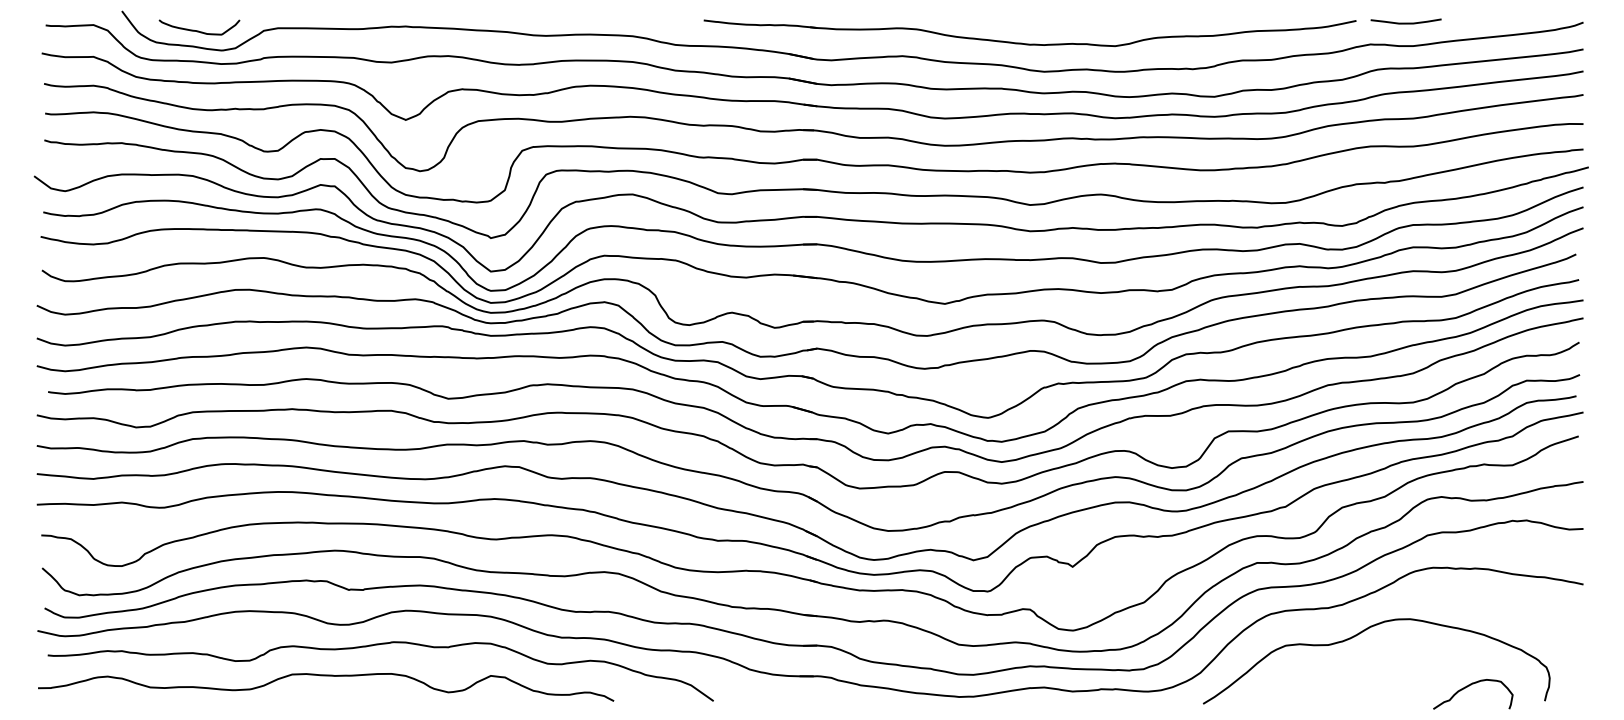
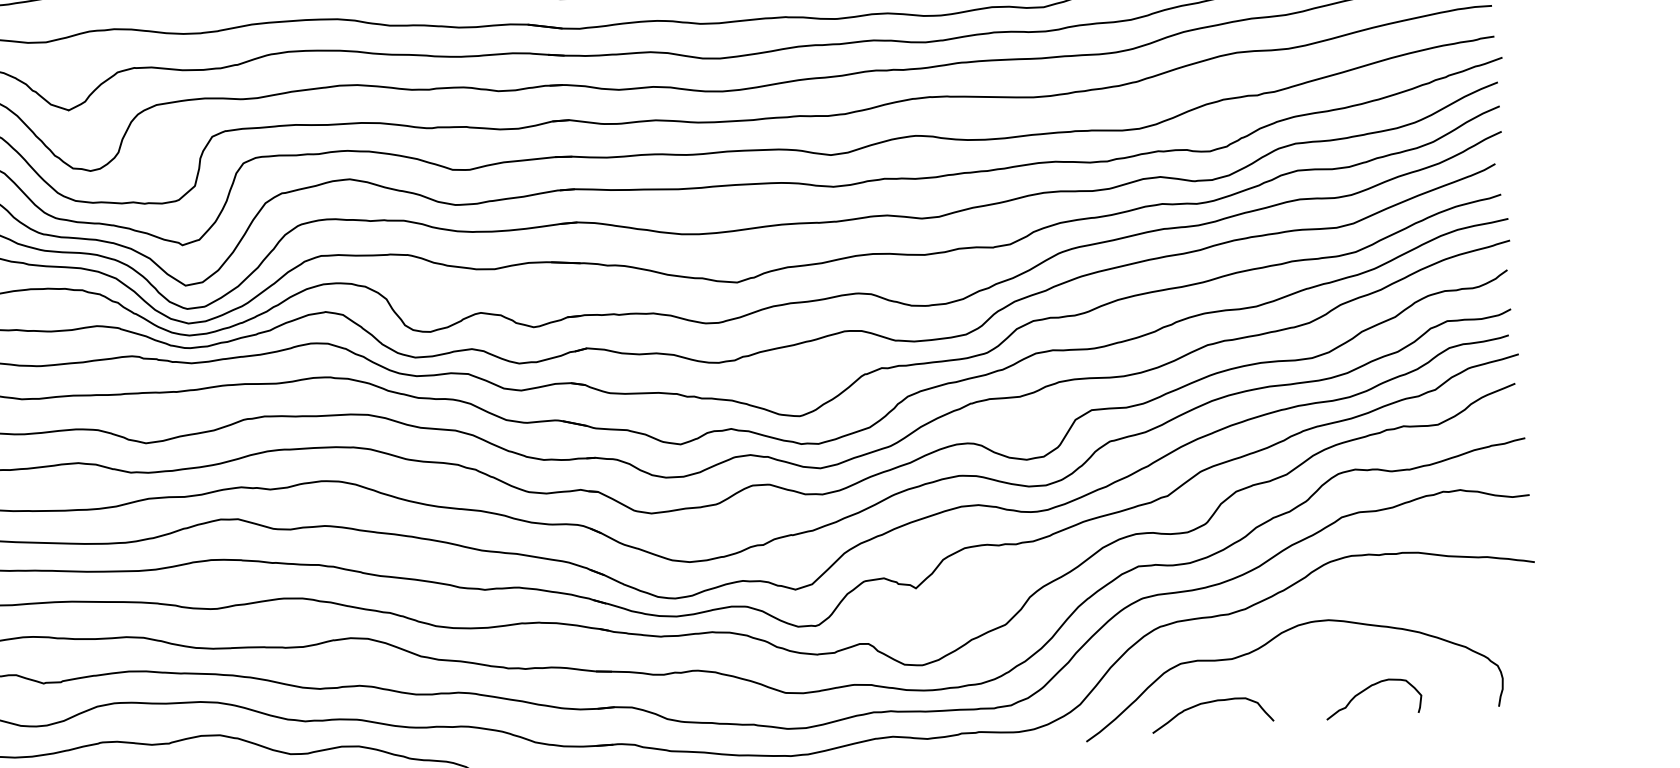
curve: (1305, 680) -> (1207, 703), added
curve: (1469, 686) -> (1368, 689), moved

